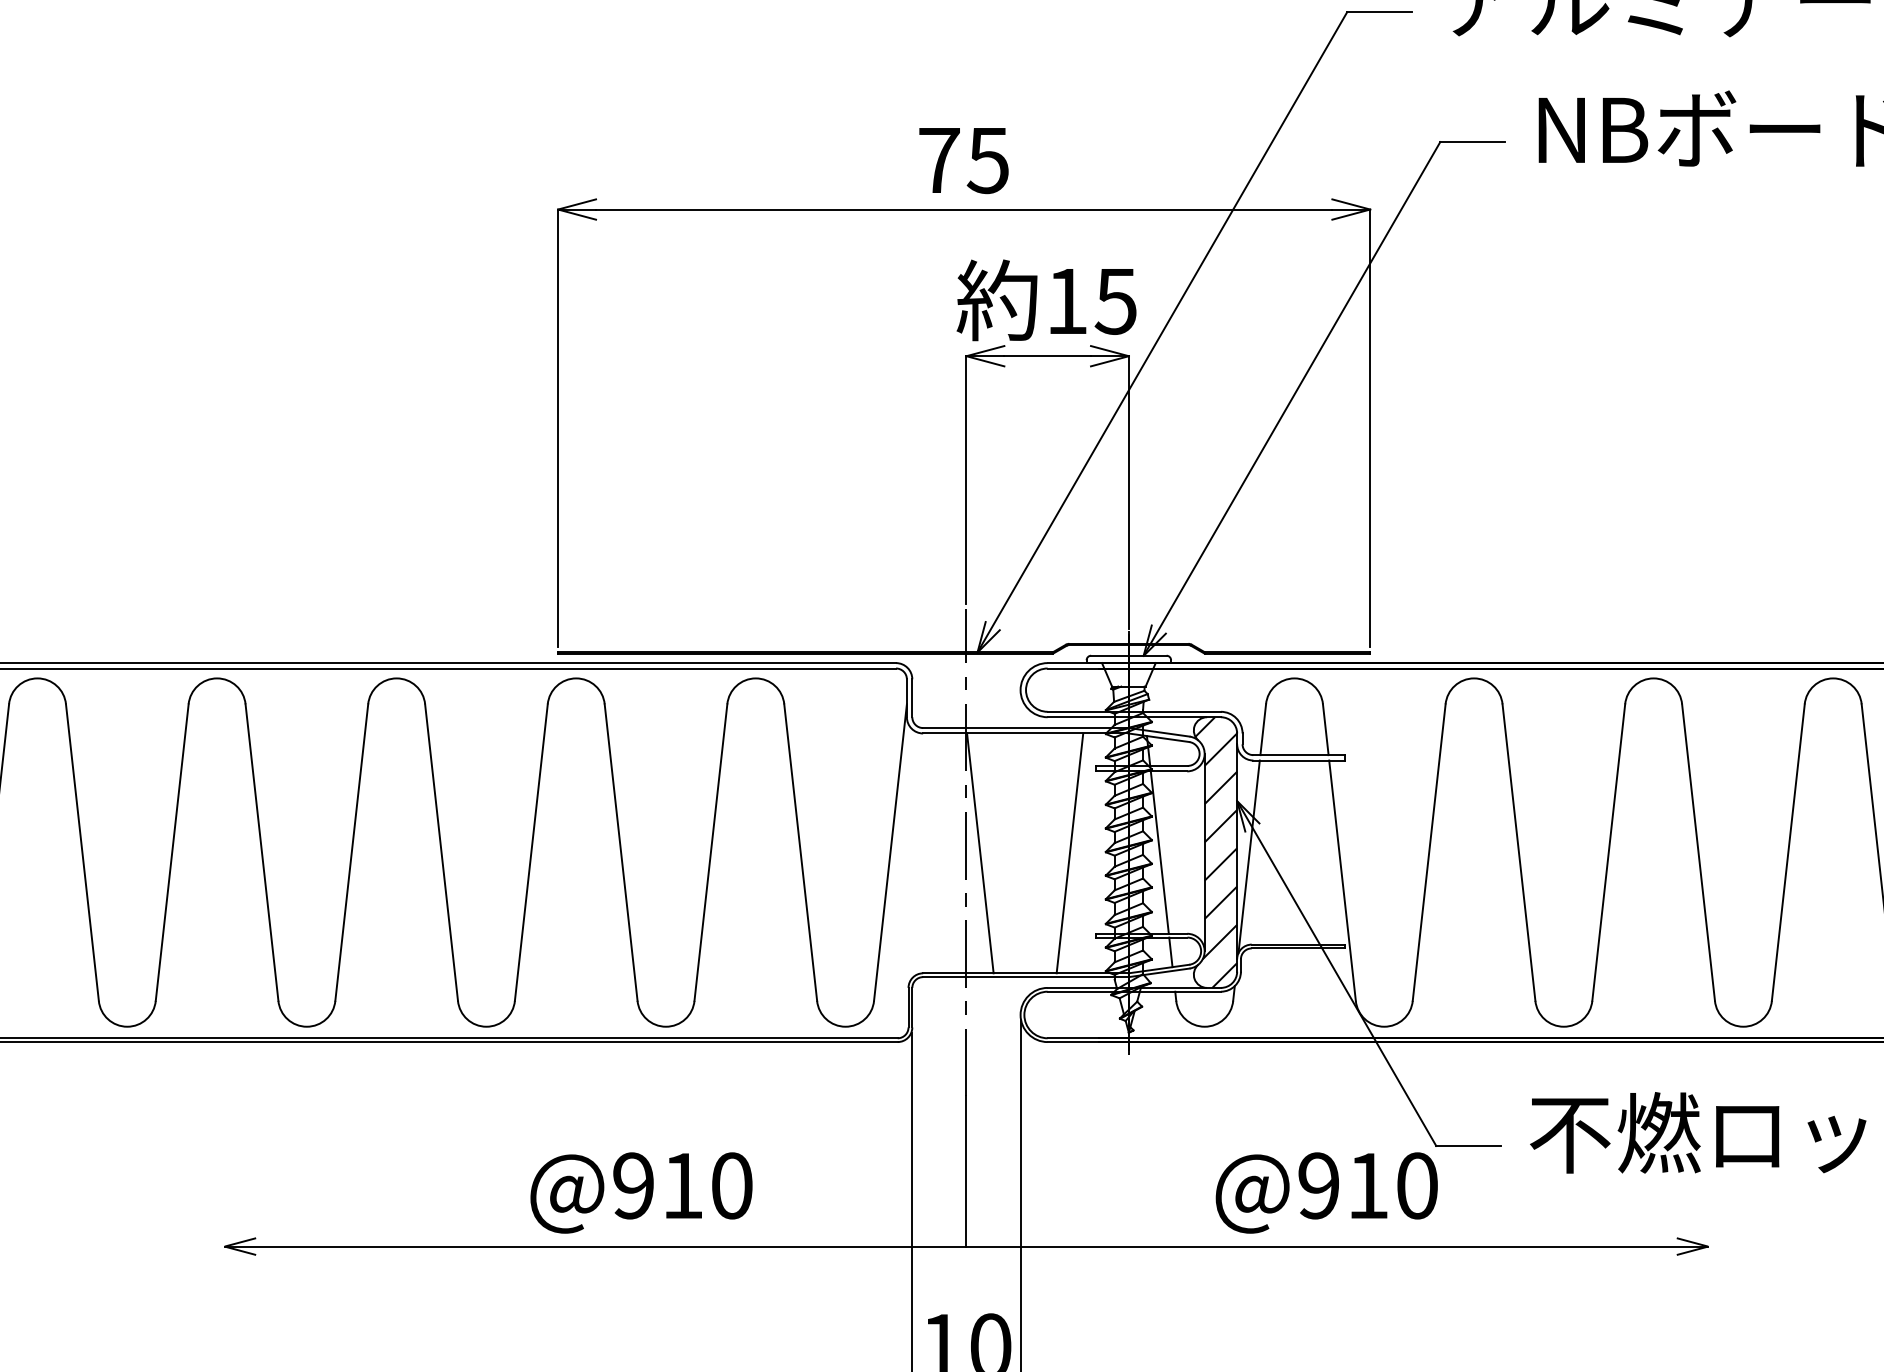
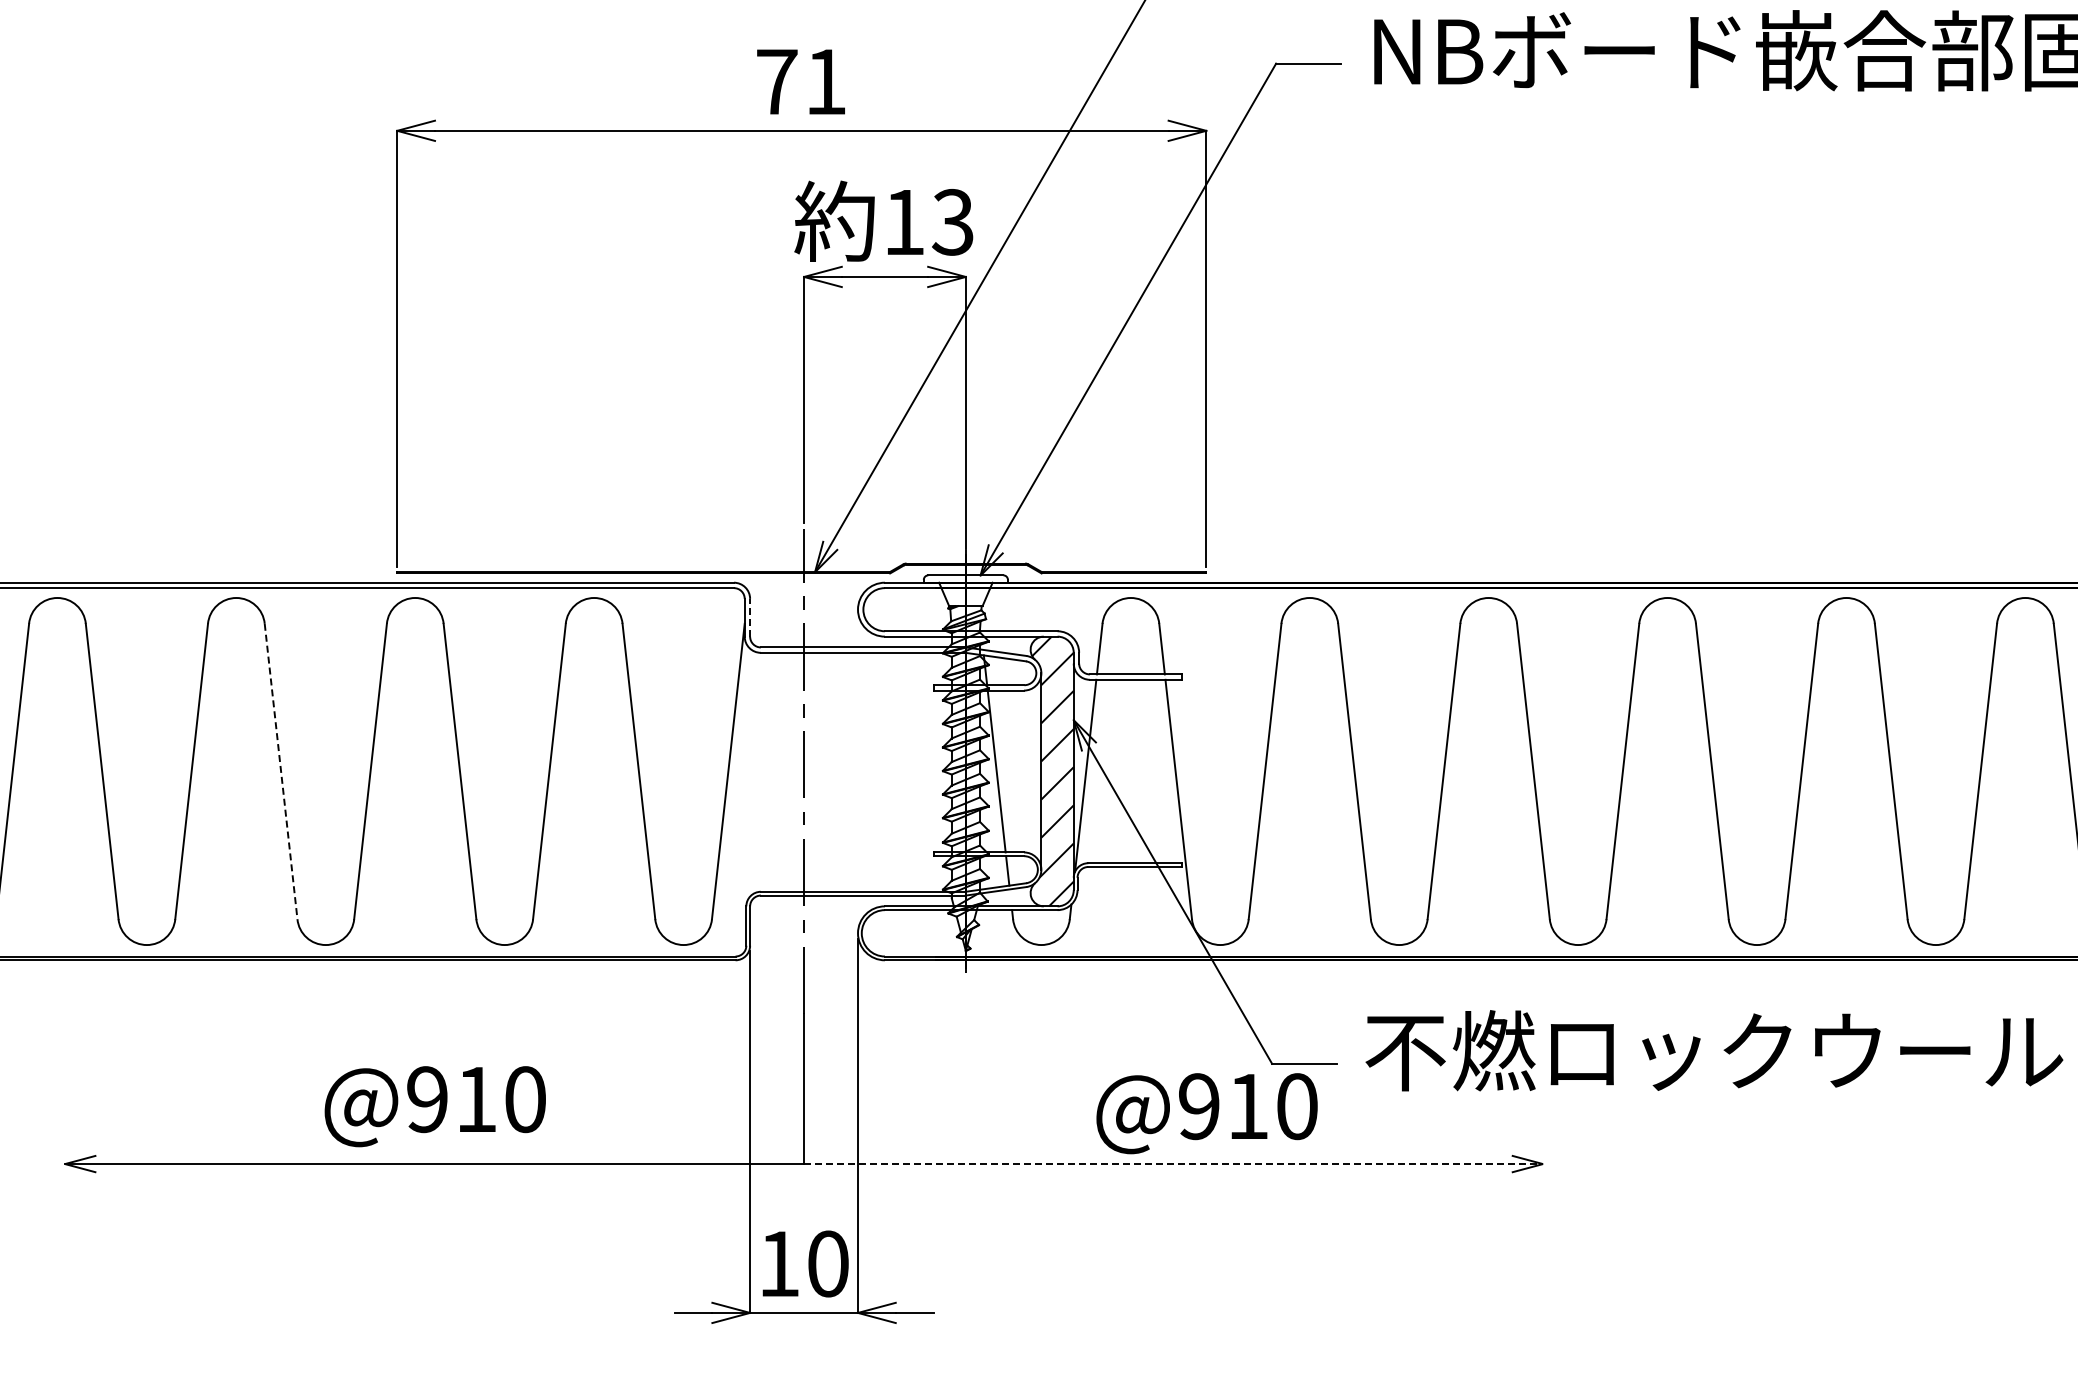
text: (987, 161) -> (825, 82), 75 -> 71
text: (1115, 300) -> (952, 221), 15 -> 13
line: (912, 698) -> (750, 617), solid -> dashed
line: (441, 852) -> (281, 771), solid -> dashed
line: (979, 852) -> (817, 771), removed
line: (1069, 852) -> (906, 771), removed
text: (640, 1192) -> (434, 1106), moved
text: (1326, 1192) -> (1206, 1113), moved
line: (1338, 1247) -> (1174, 1164), solid -> dashed

